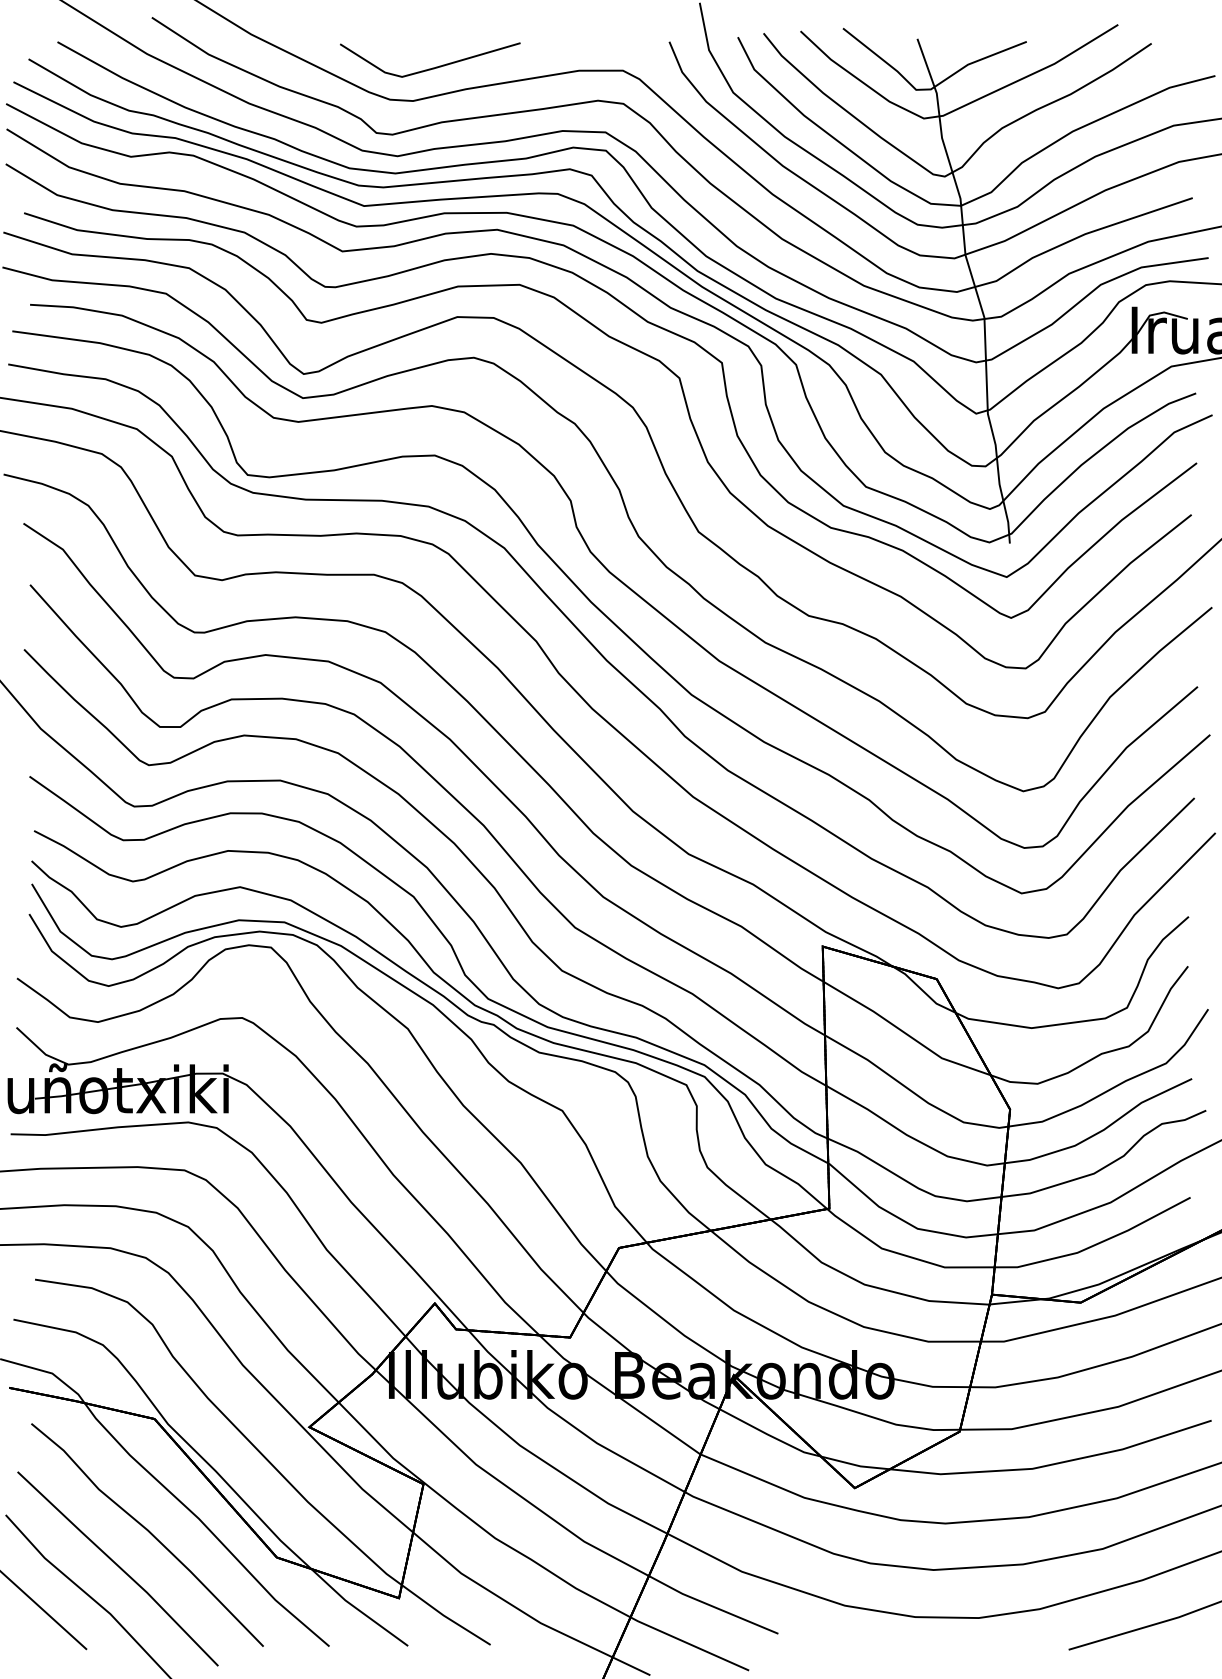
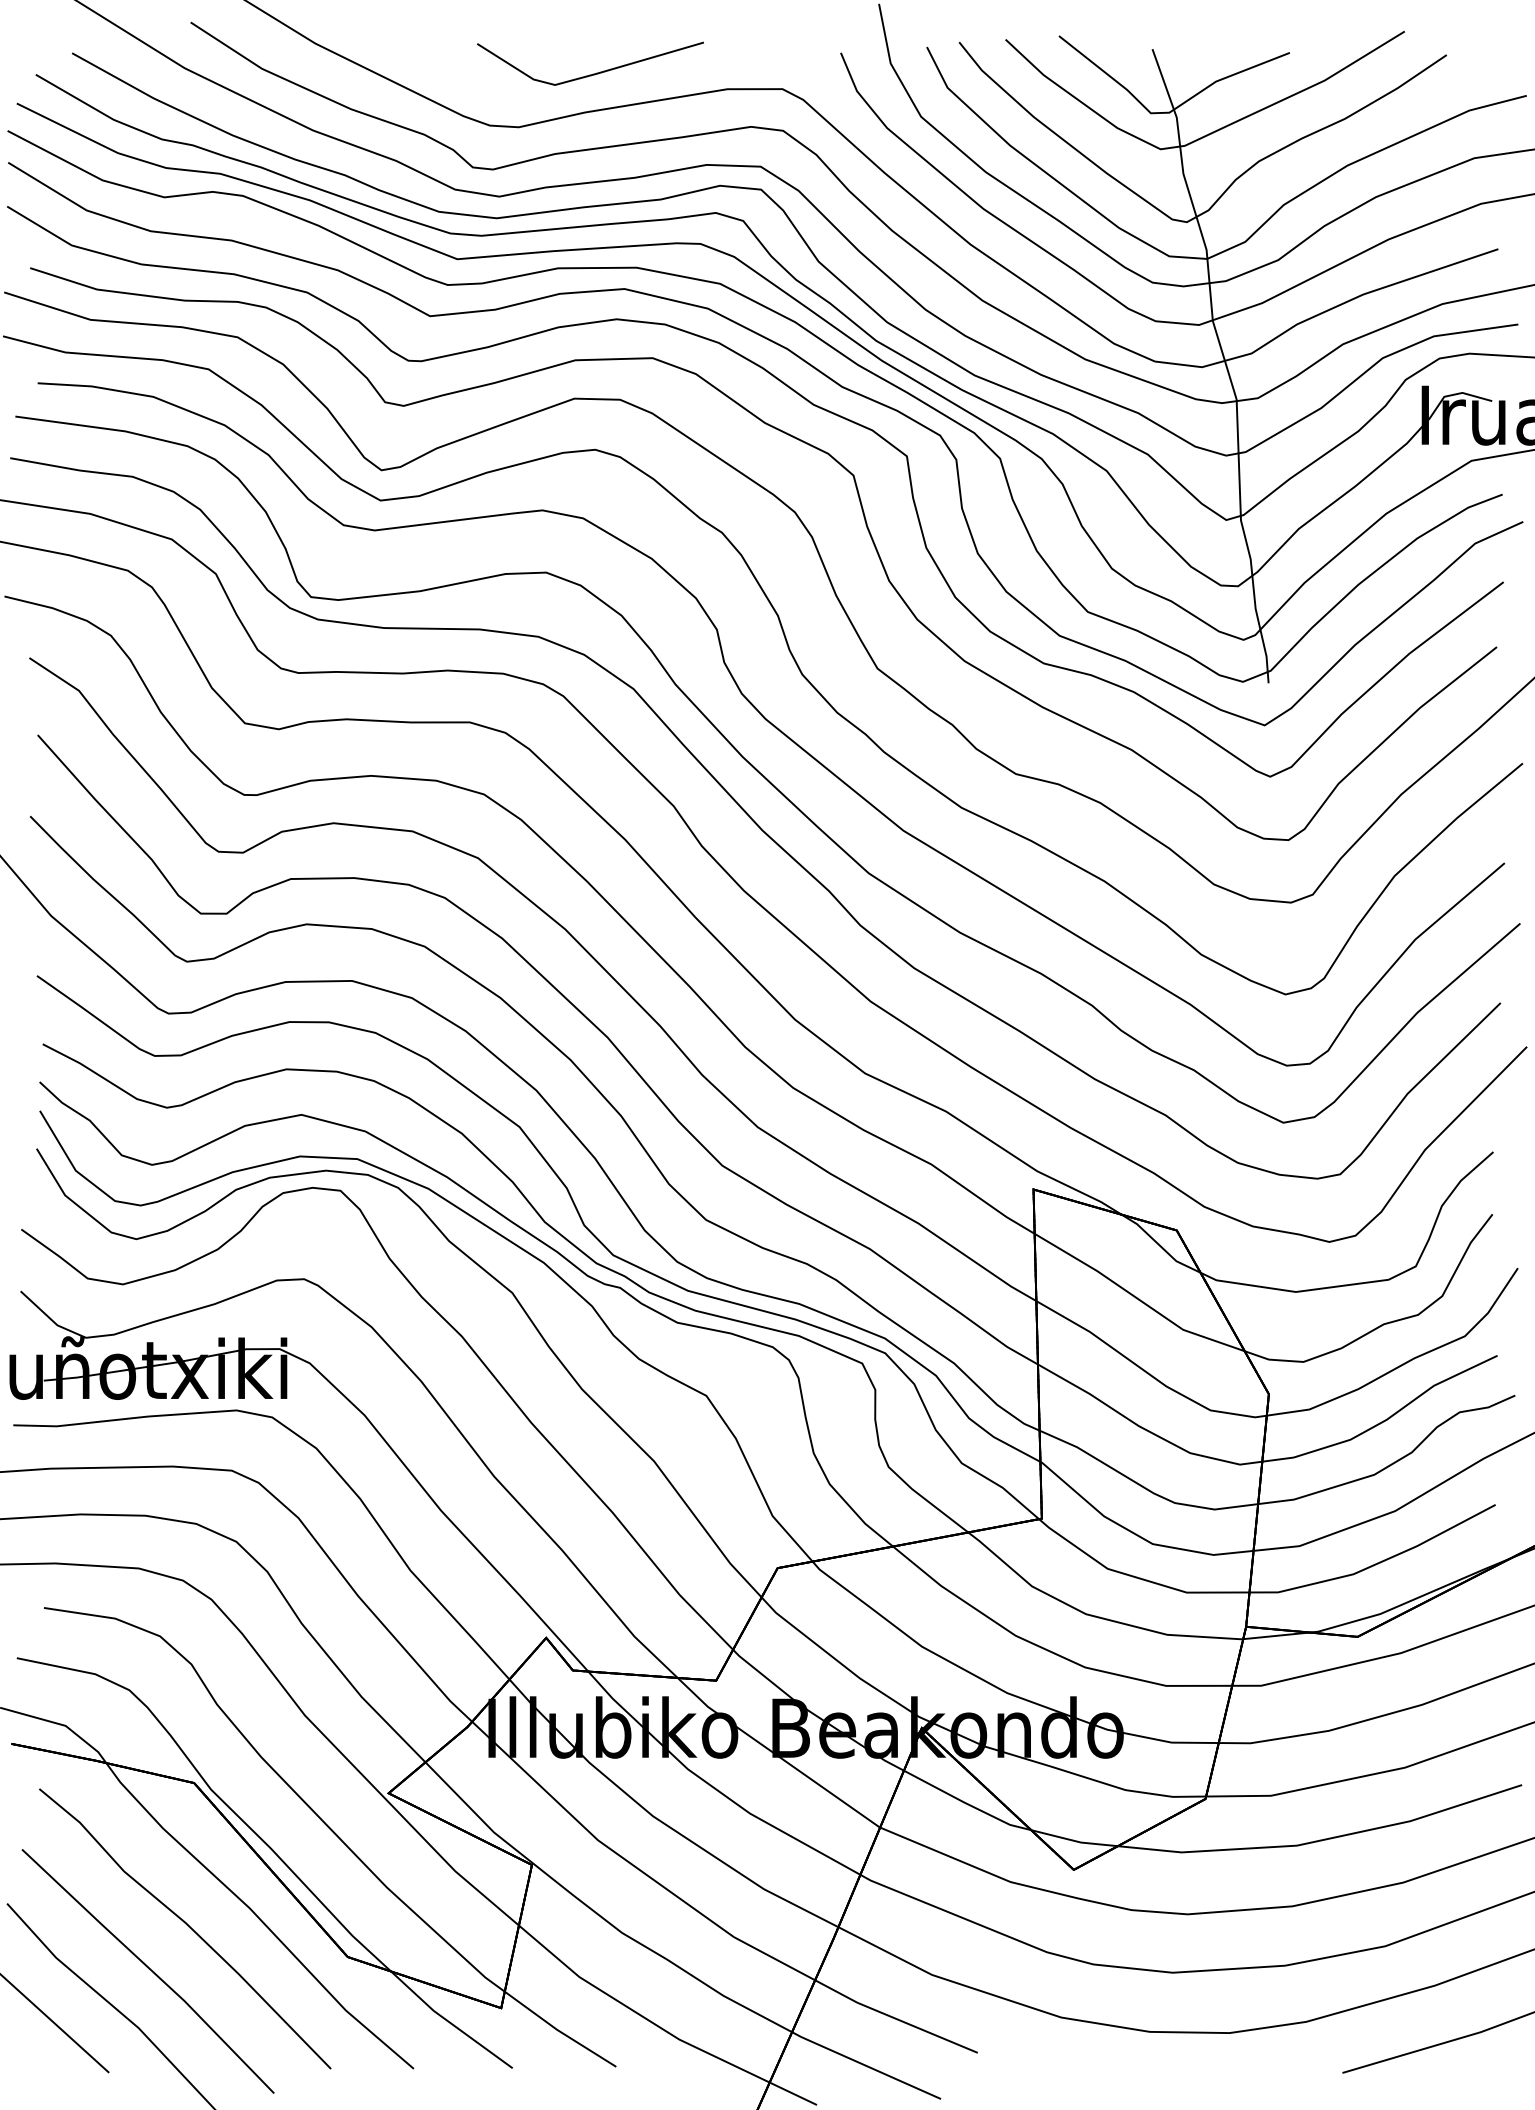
line: (432, 67) -> (593, 73), moved

